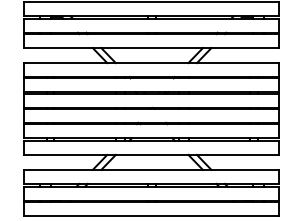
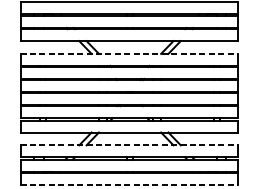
line: (151, 63) -> (129, 54), solid -> dashed
line: (151, 169) -> (129, 144), solid -> dashed
line: (151, 215) -> (129, 184), solid -> dashed

